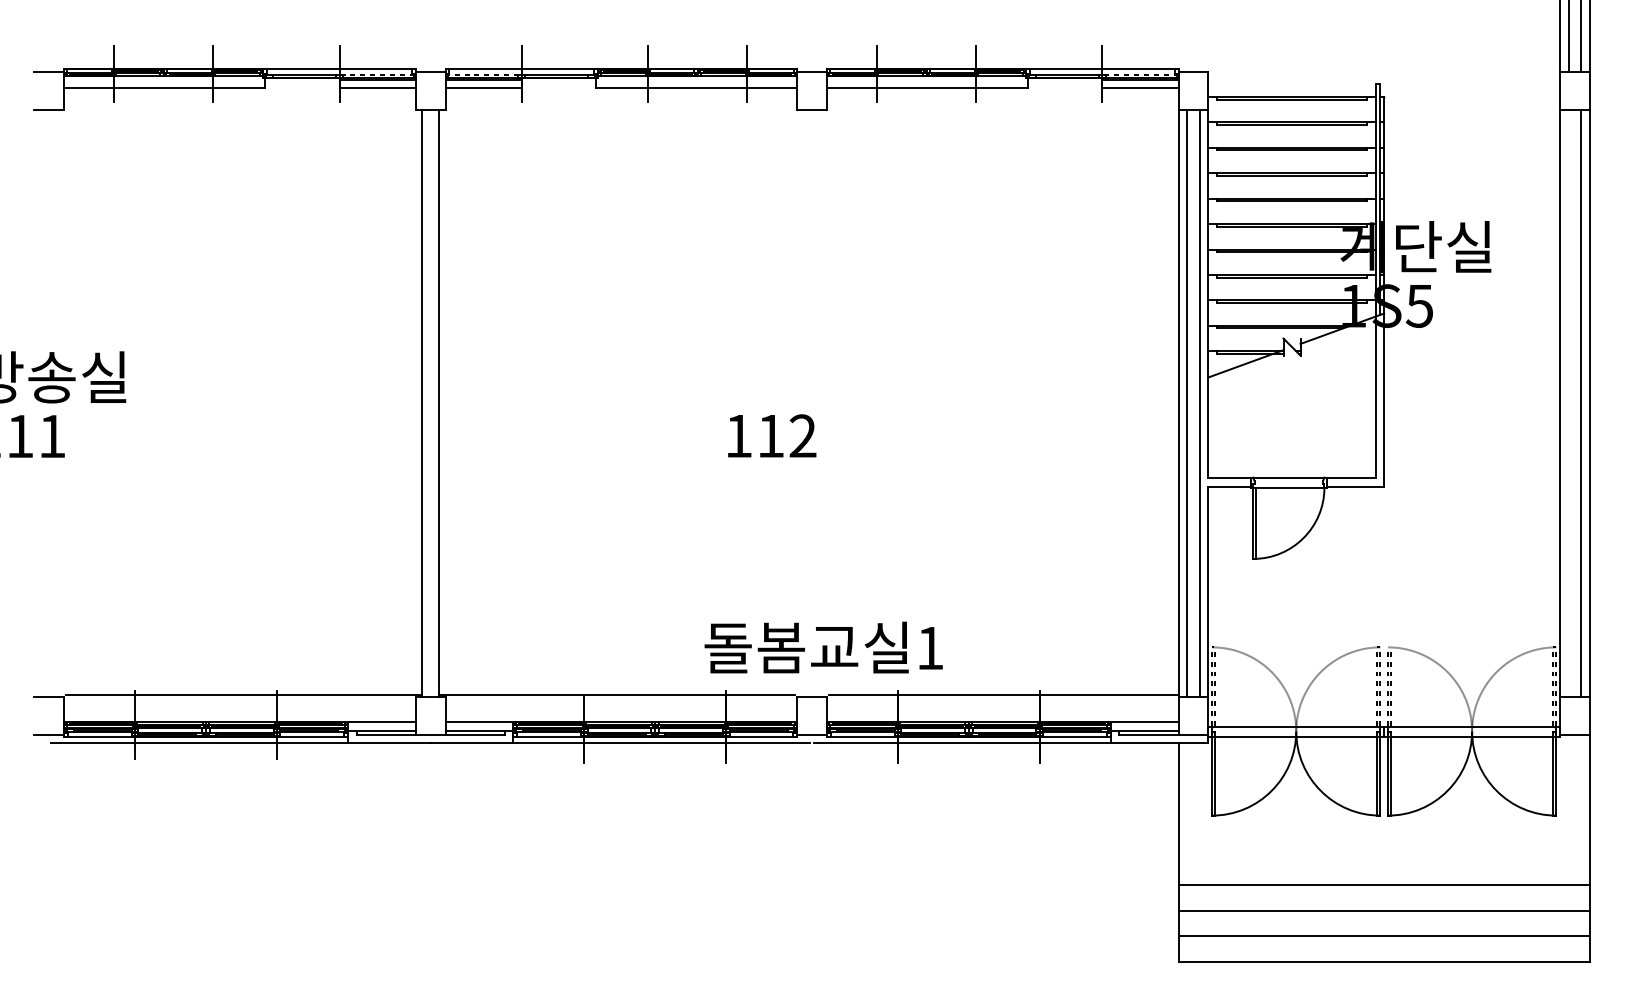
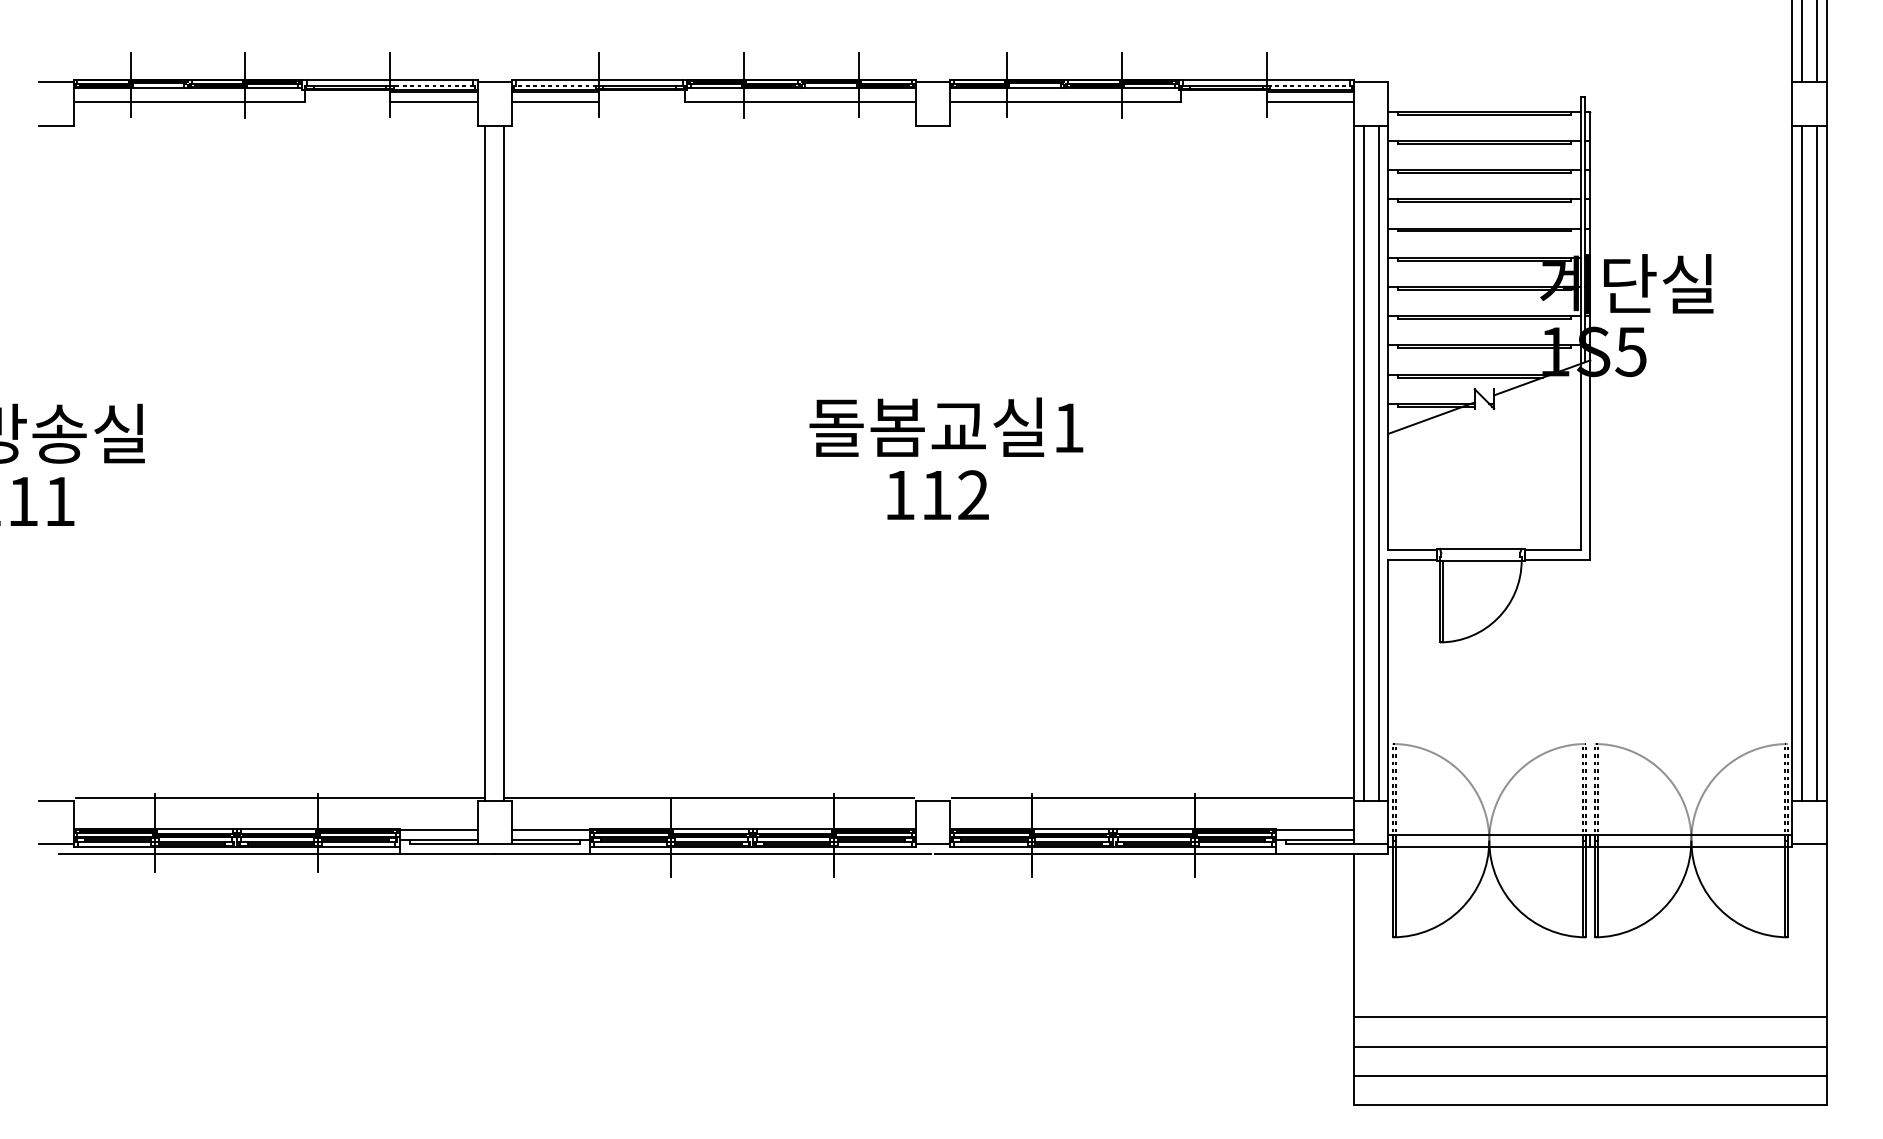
line: (1568, 403) -> (1802, 463), added
text: (771, 435) -> (937, 494), moved
text: (823, 646) -> (946, 426), moved

